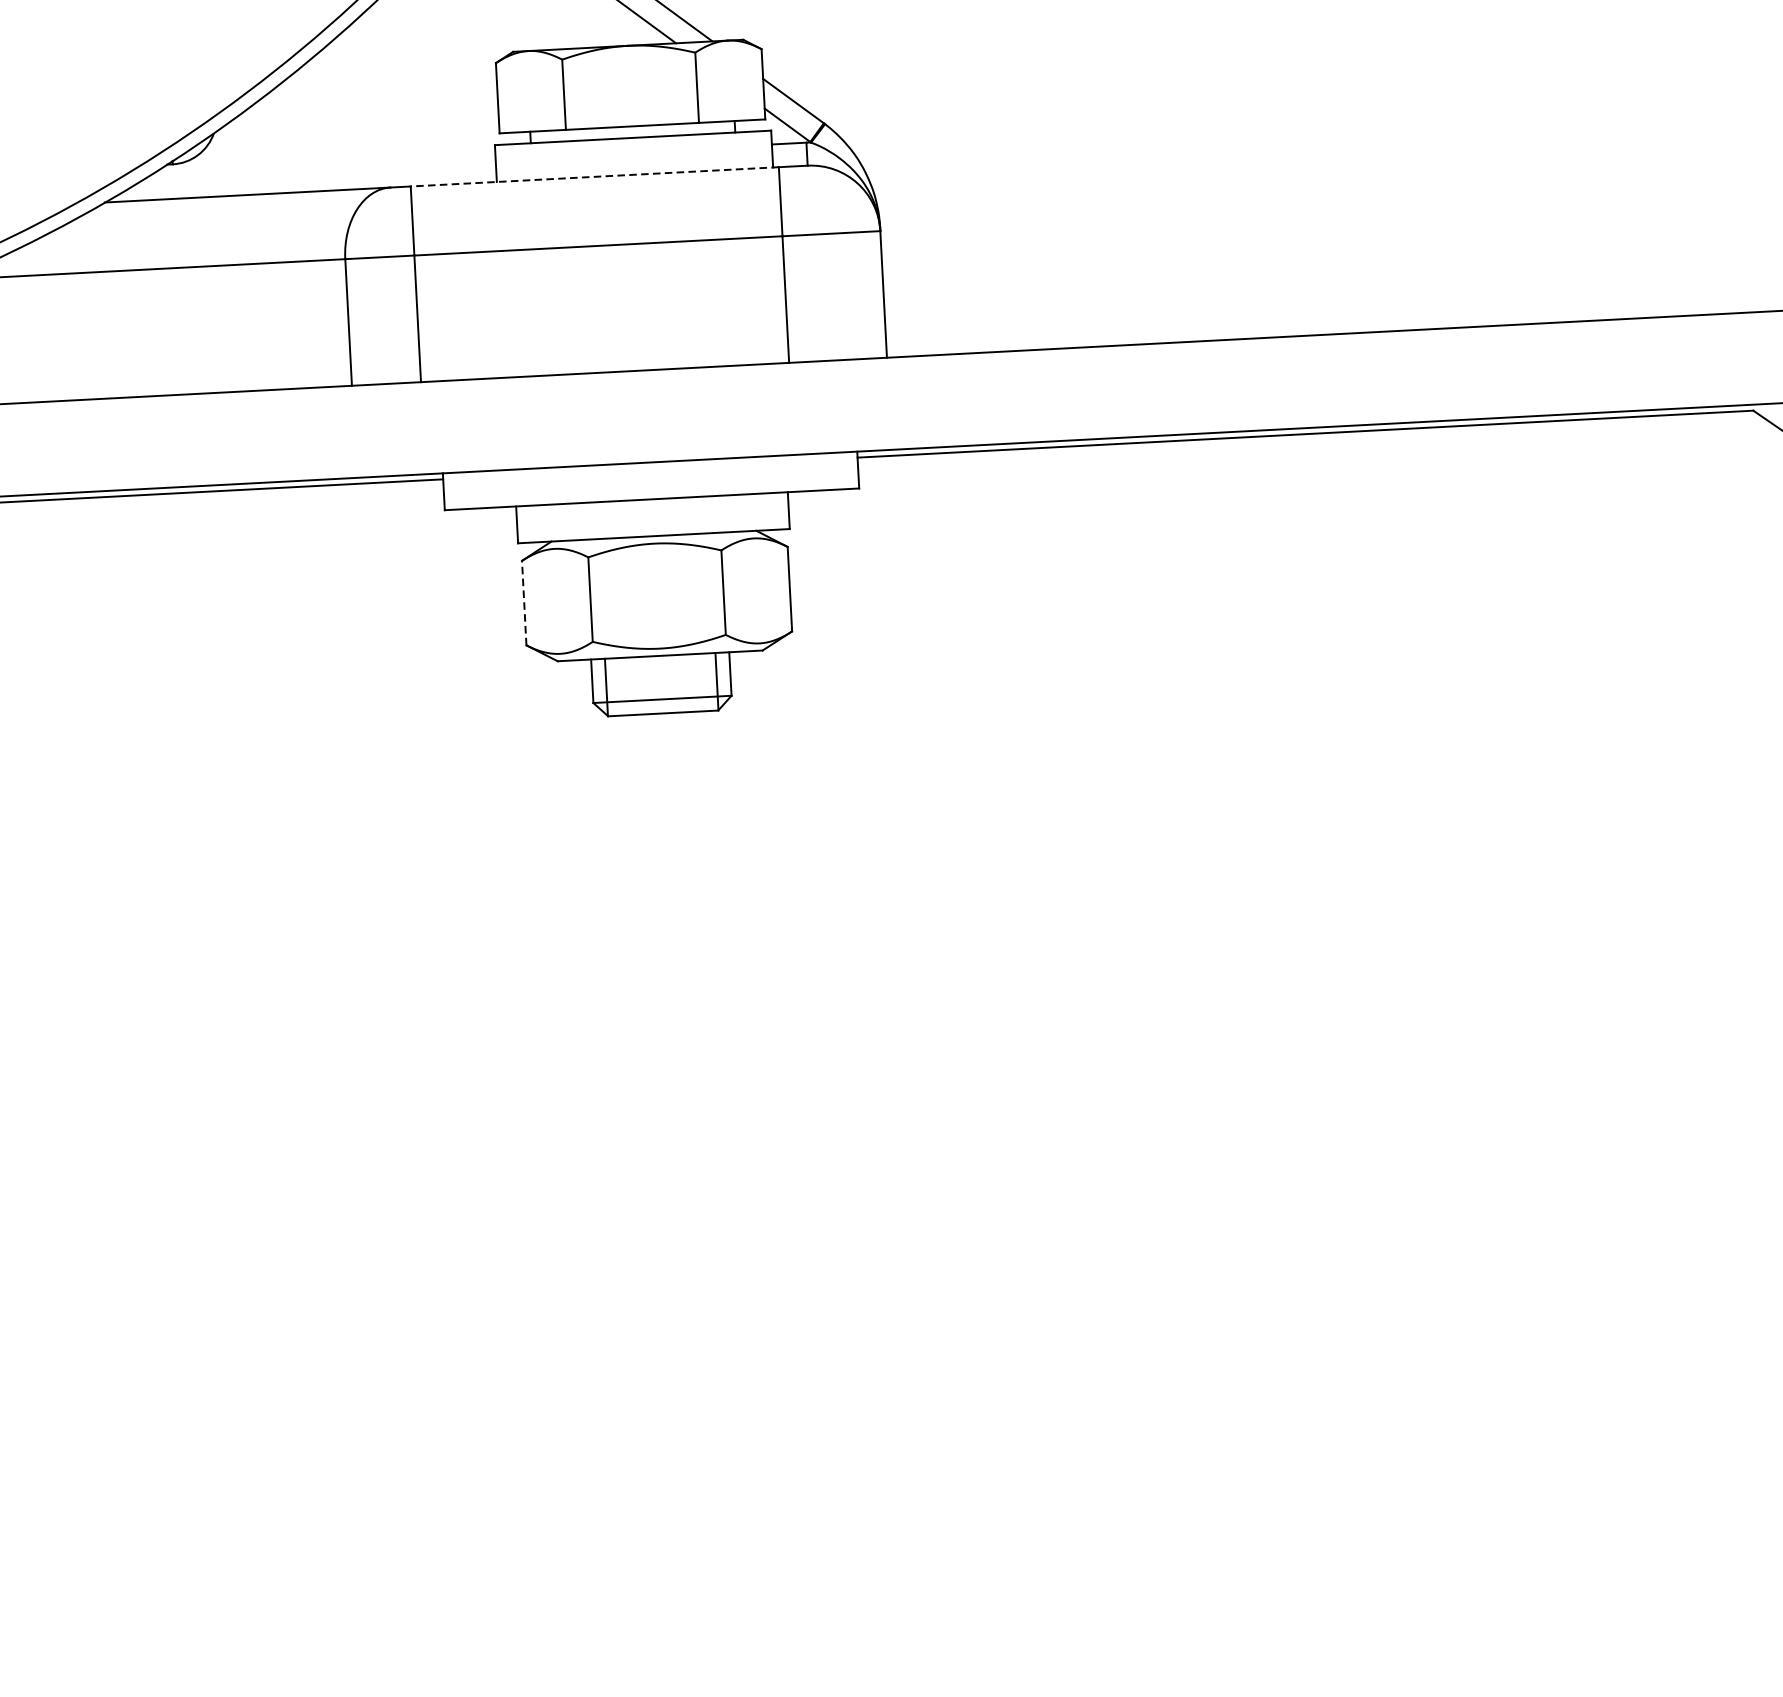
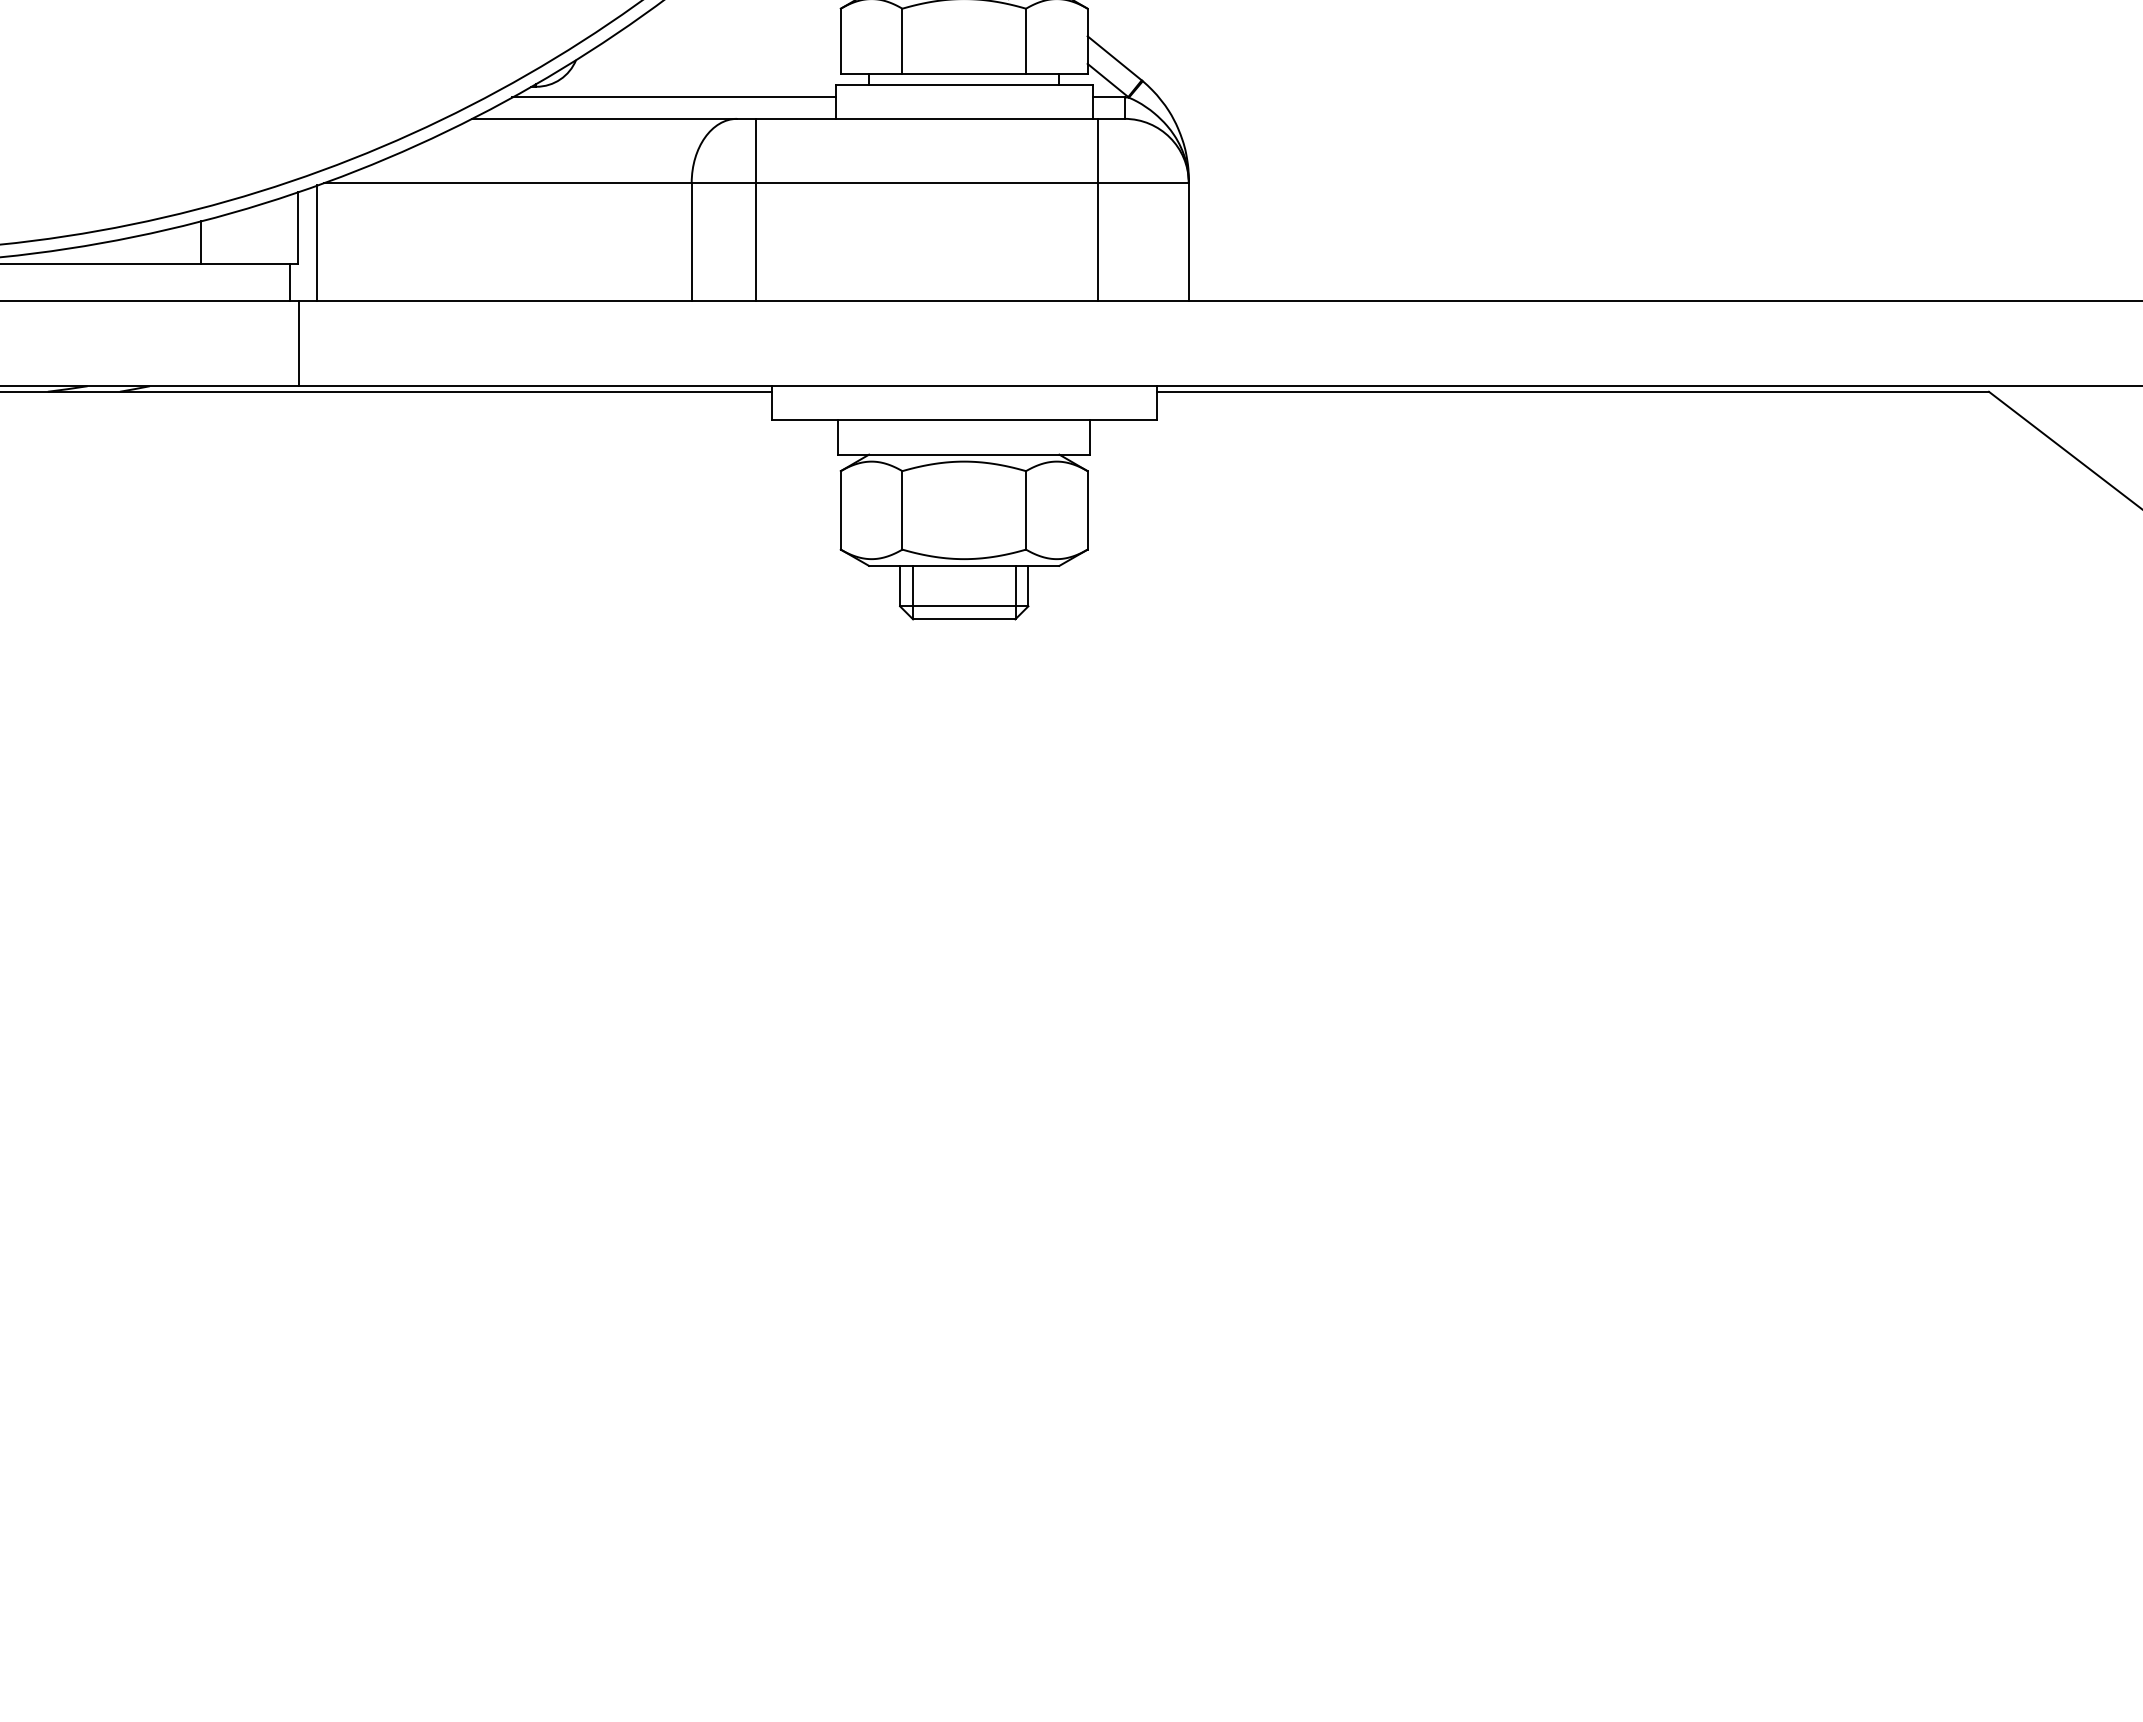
line: (320, 168) -> (673, 97), added
line: (594, 176) -> (926, 118), dashed -> solid
line: (523, 602) -> (840, 509), dashed -> solid

